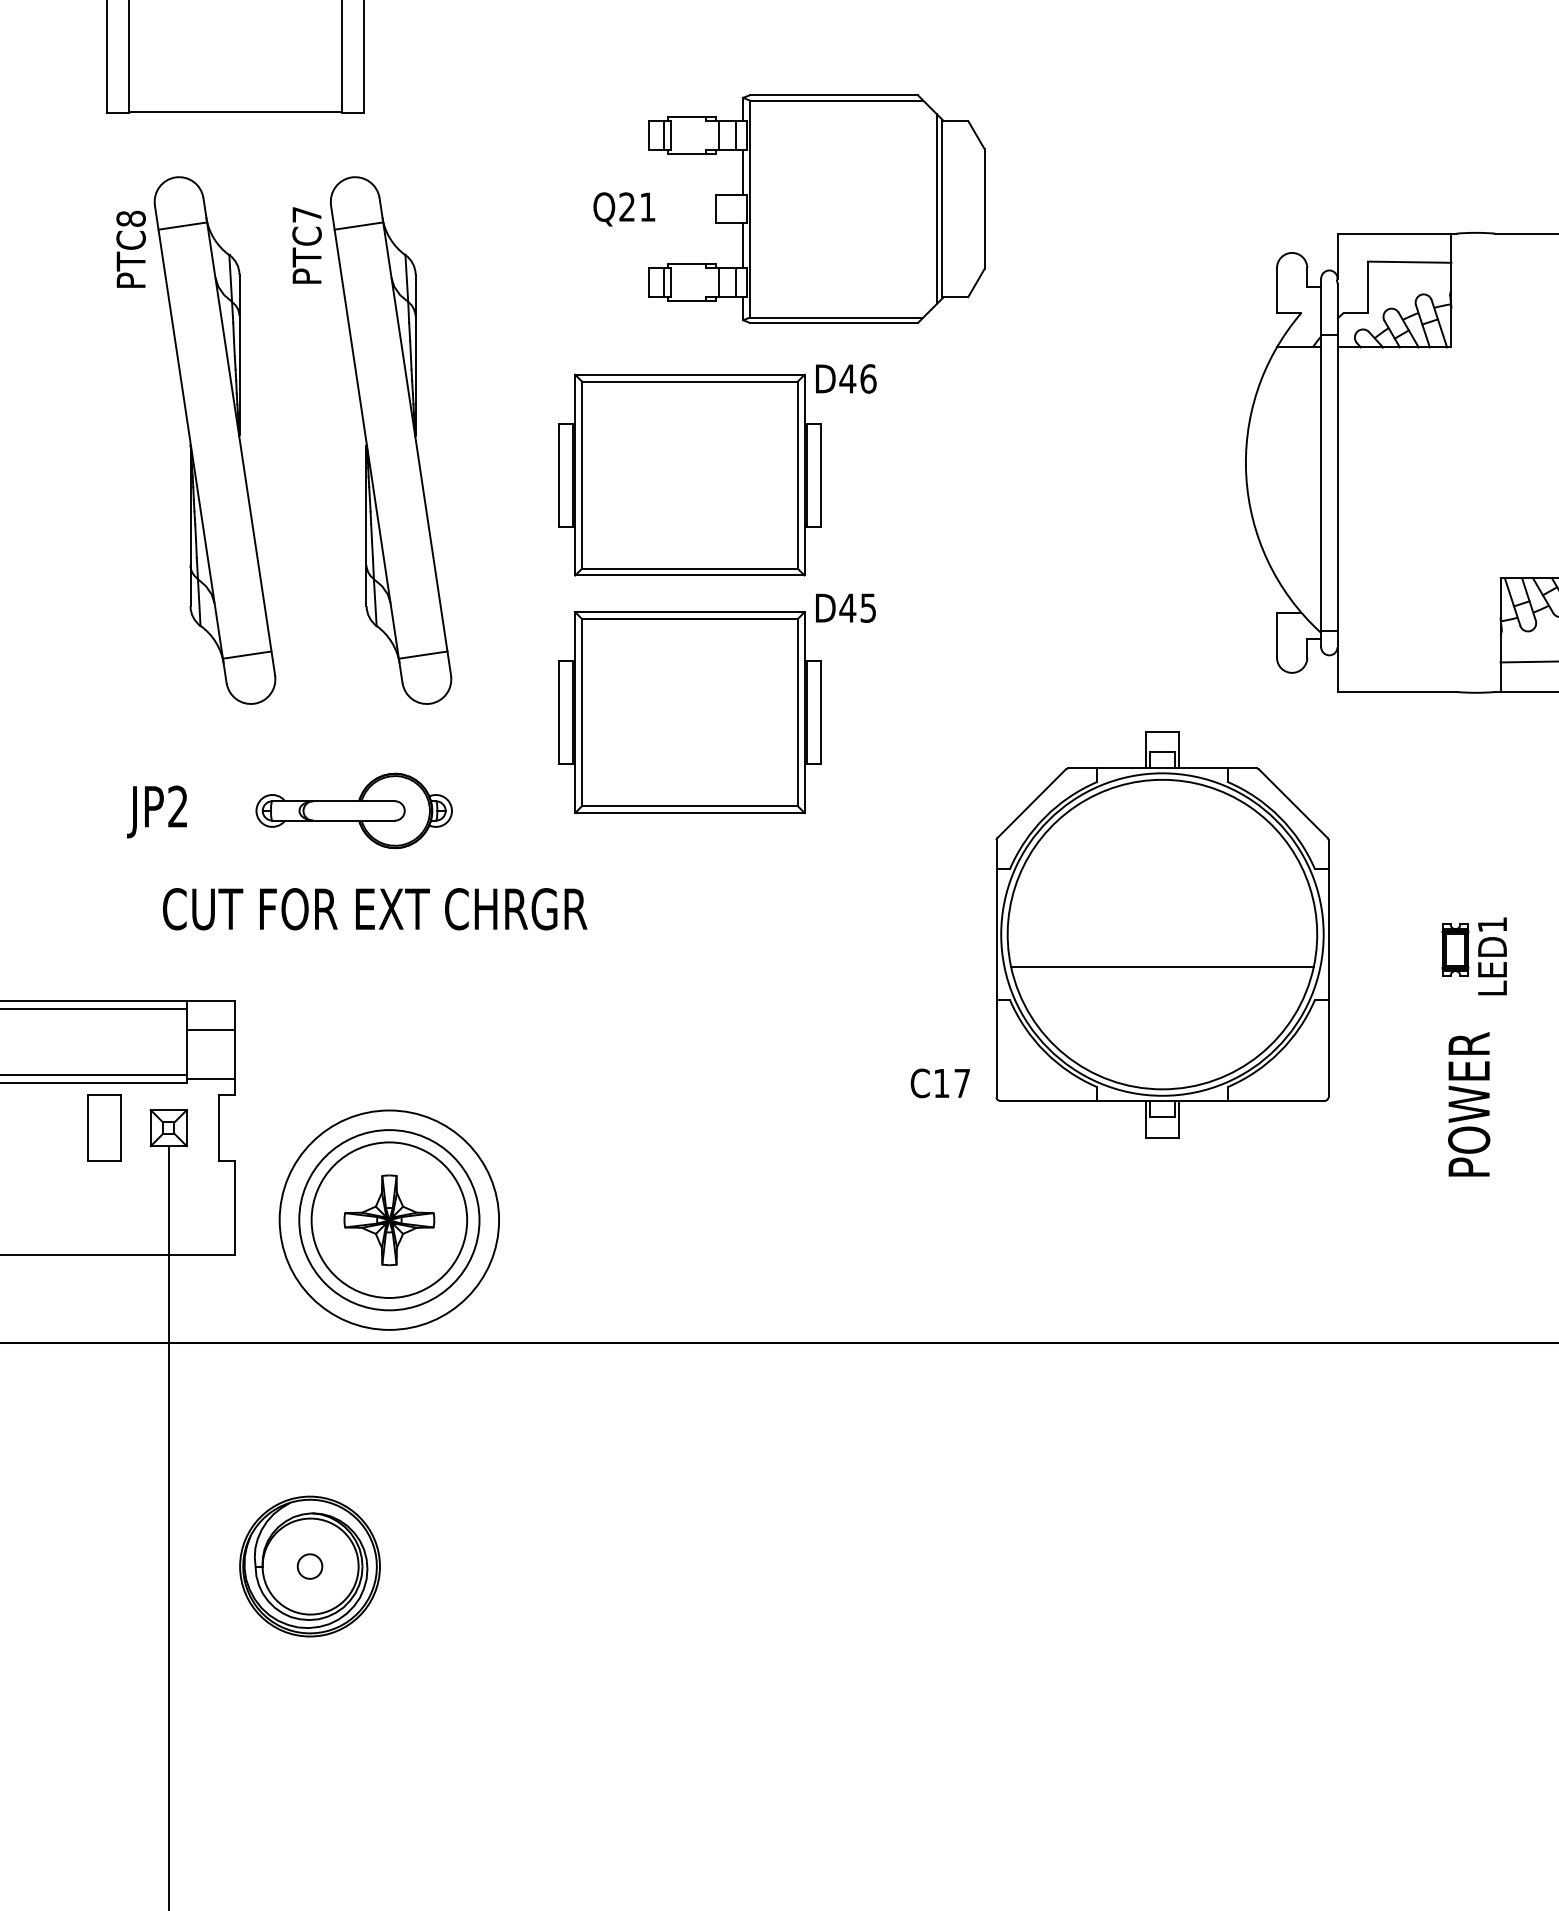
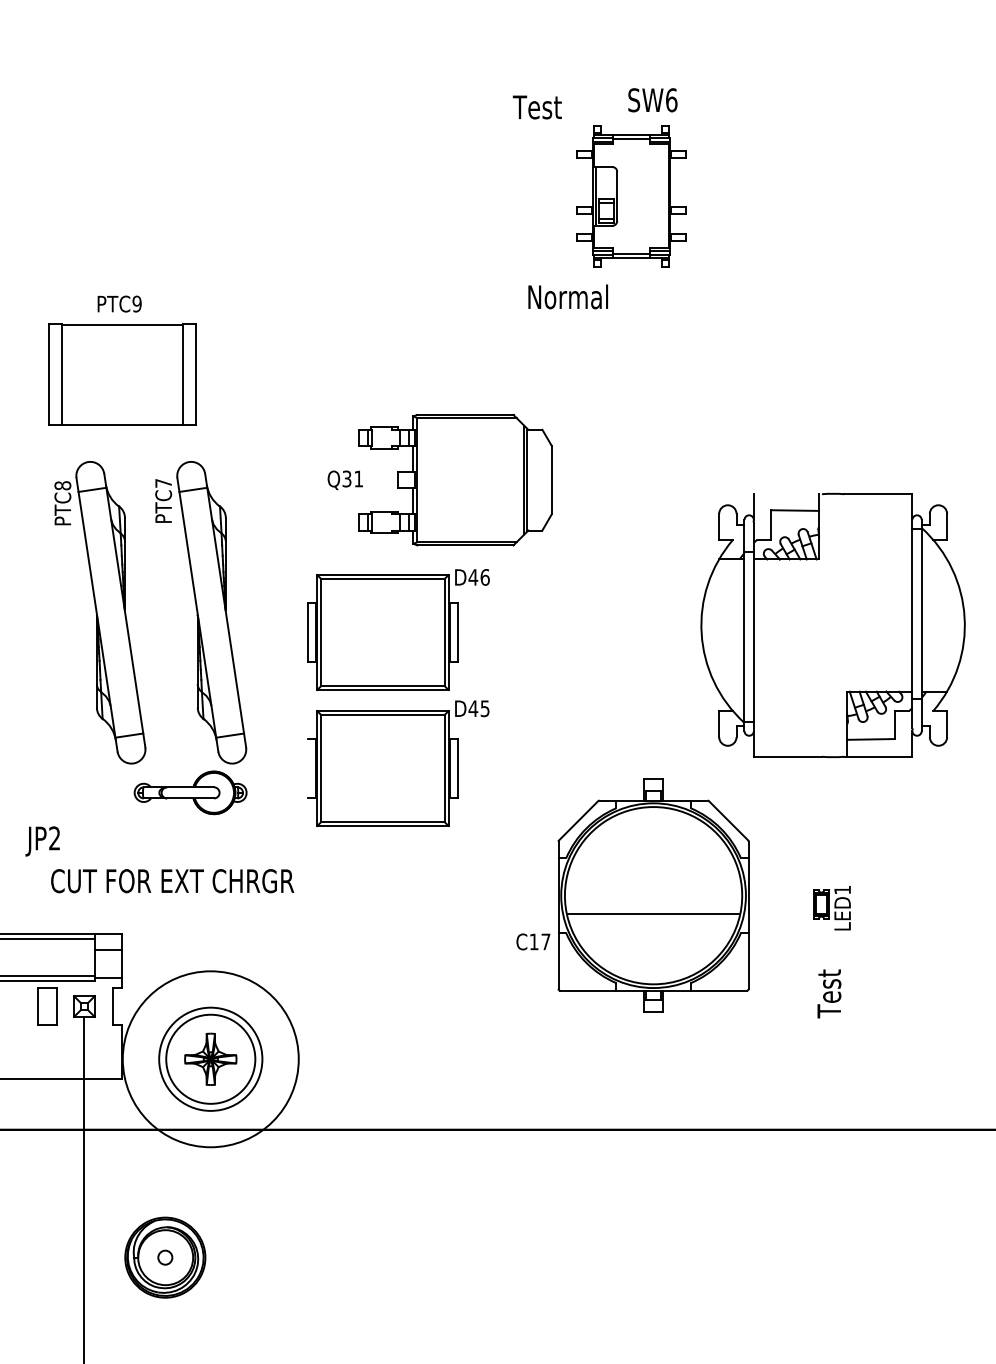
text: (626, 207) -> (346, 479), Q21 -> Q31
line: (1396, 234) -> (787, 494), removed
line: (558, 712) -> (307, 768), removed
part: (353, 810) -> (190, 792), moved
text: (156, 812) -> (42, 841), moved
text: (374, 909) -> (172, 881), moved
text: (940, 1082) -> (533, 941), moved
text: (1469, 1103) -> (829, 992), POWER -> Test
circle: (388, 1220) -> (210, 1059), size x1.4

